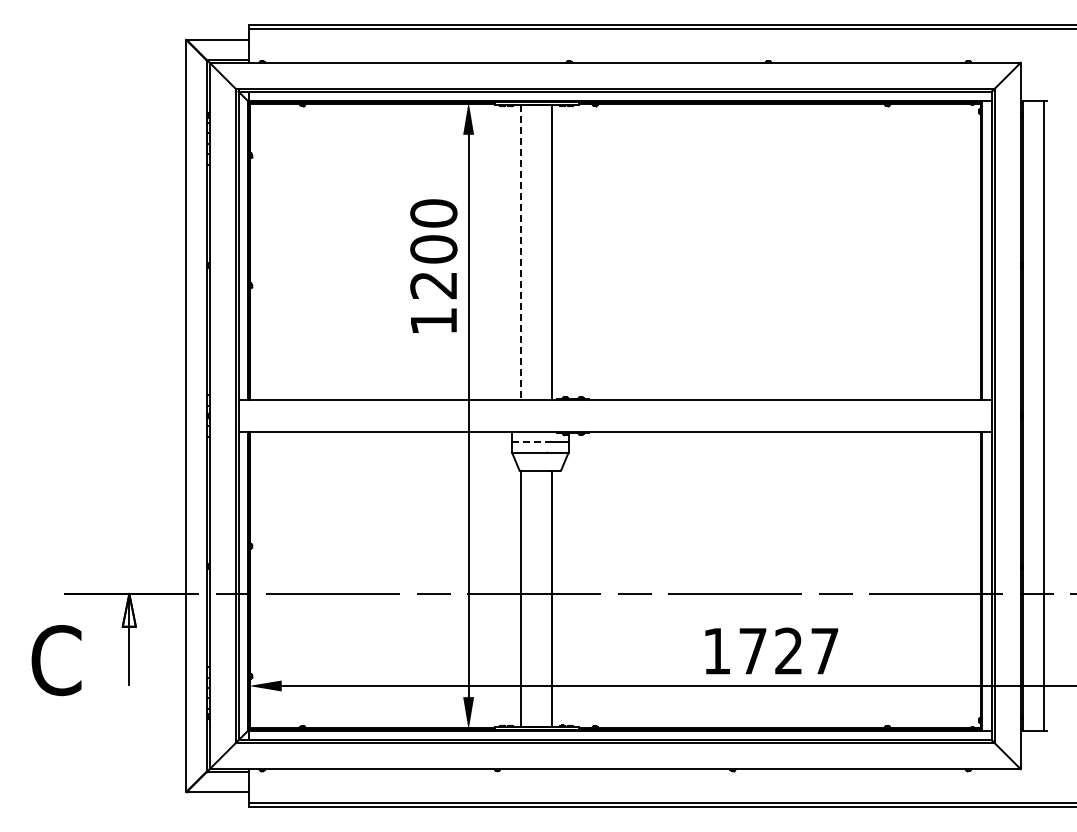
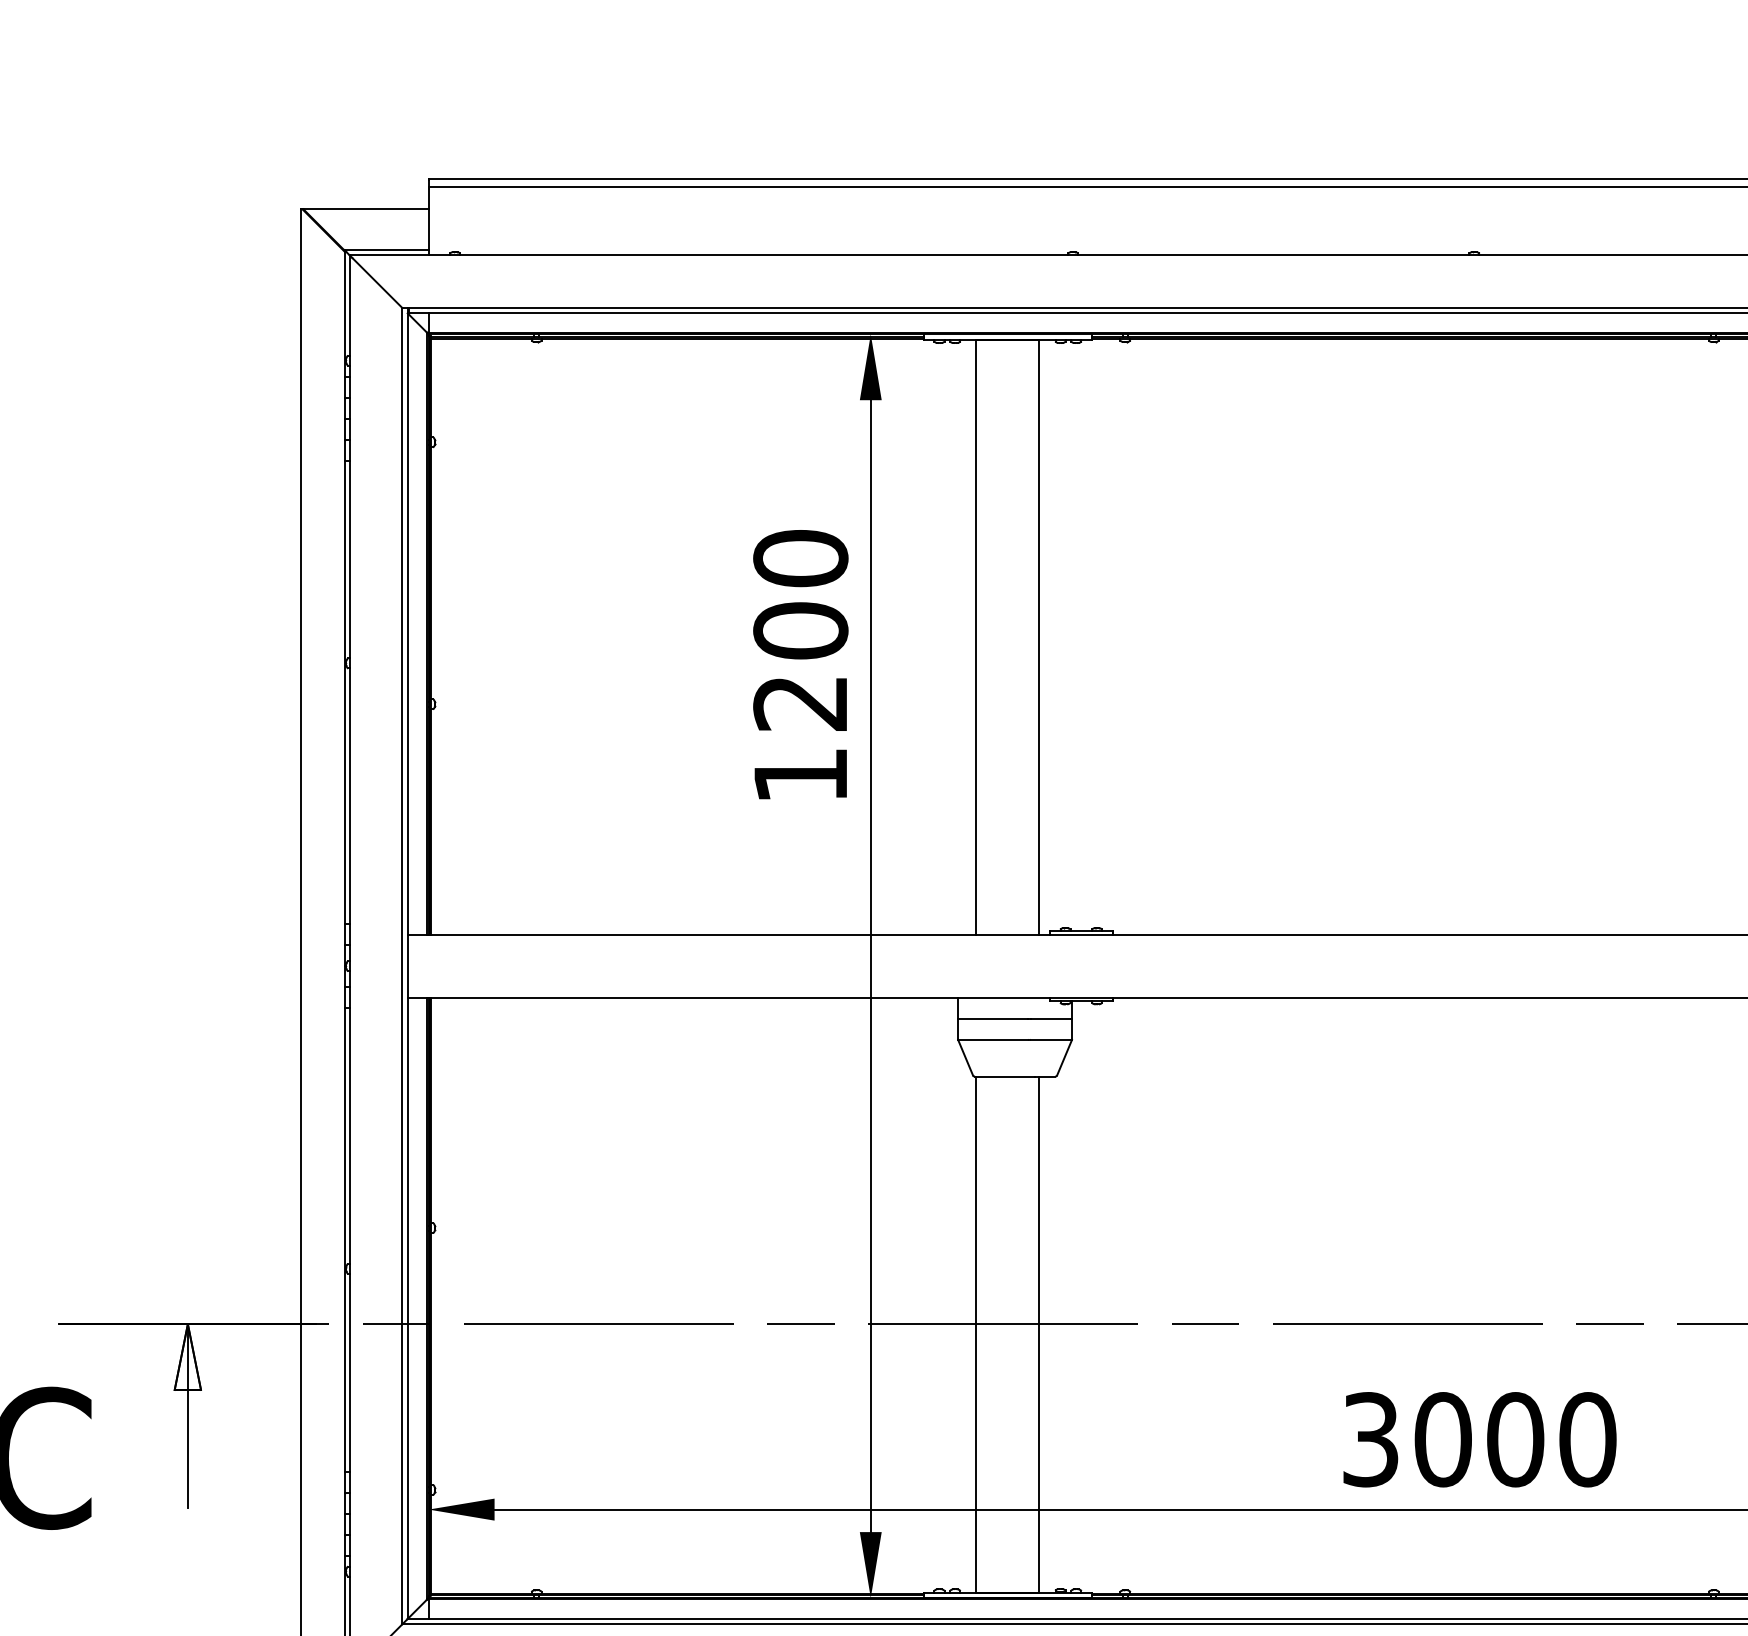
line: (521, 252) -> (977, 637), dashed -> solid
line: (529, 442) -> (993, 1019), dashed -> solid
text: (771, 650) -> (1480, 1438), 1727 -> 3000

